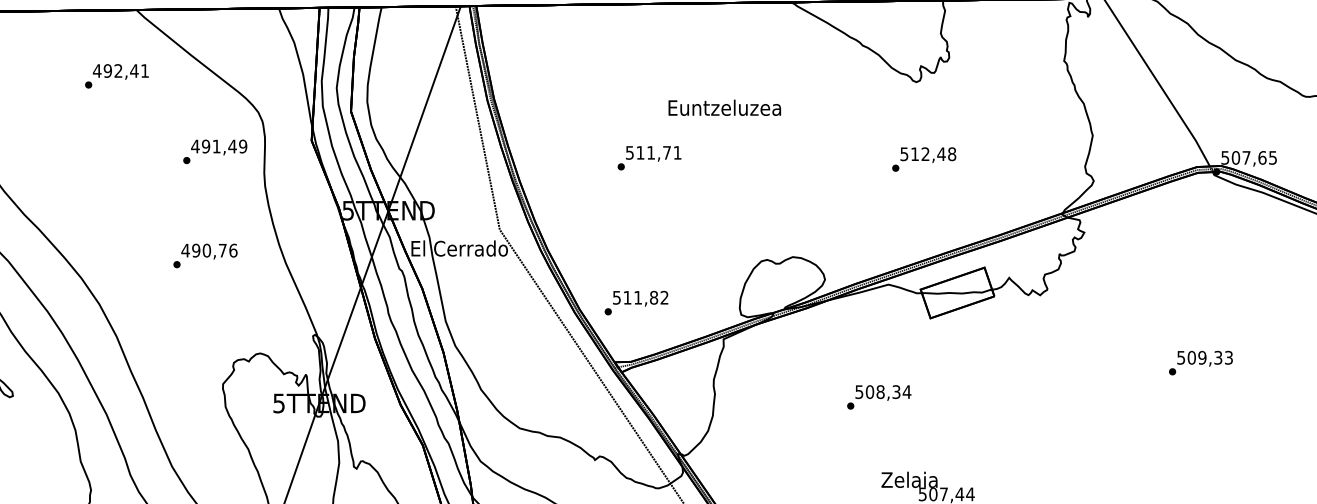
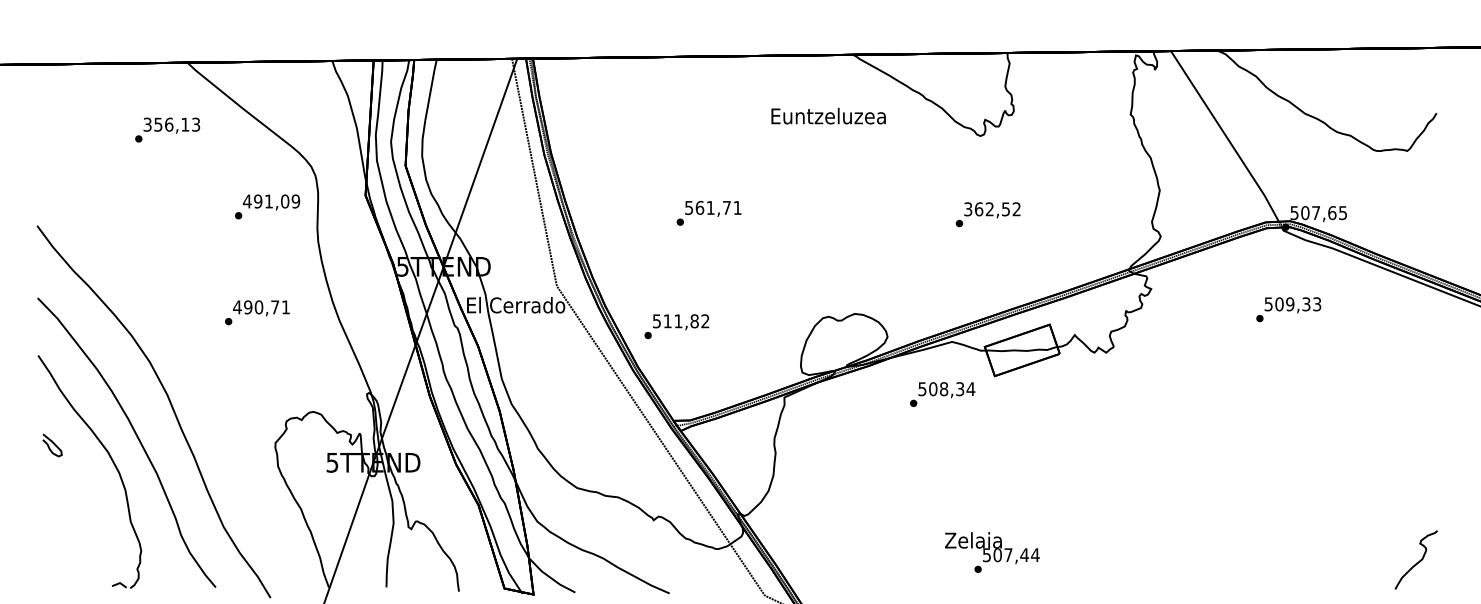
text: (120, 70) -> (171, 124), 492,41 -> 356,13
text: (724, 107) -> (828, 115), moved
text: (231, 146) -> (284, 201), 491,49 -> 491,09
text: (640, 152) -> (699, 207), 511,71 -> 561,71
text: (928, 154) -> (992, 209), 512,48 -> 362,52
text: (232, 250) -> (285, 307), 490,76 -> 490,71
text: (636, 302) -> (676, 326), moved
text: (1200, 362) -> (1288, 309), moved
text: (879, 397) -> (942, 394), moved

